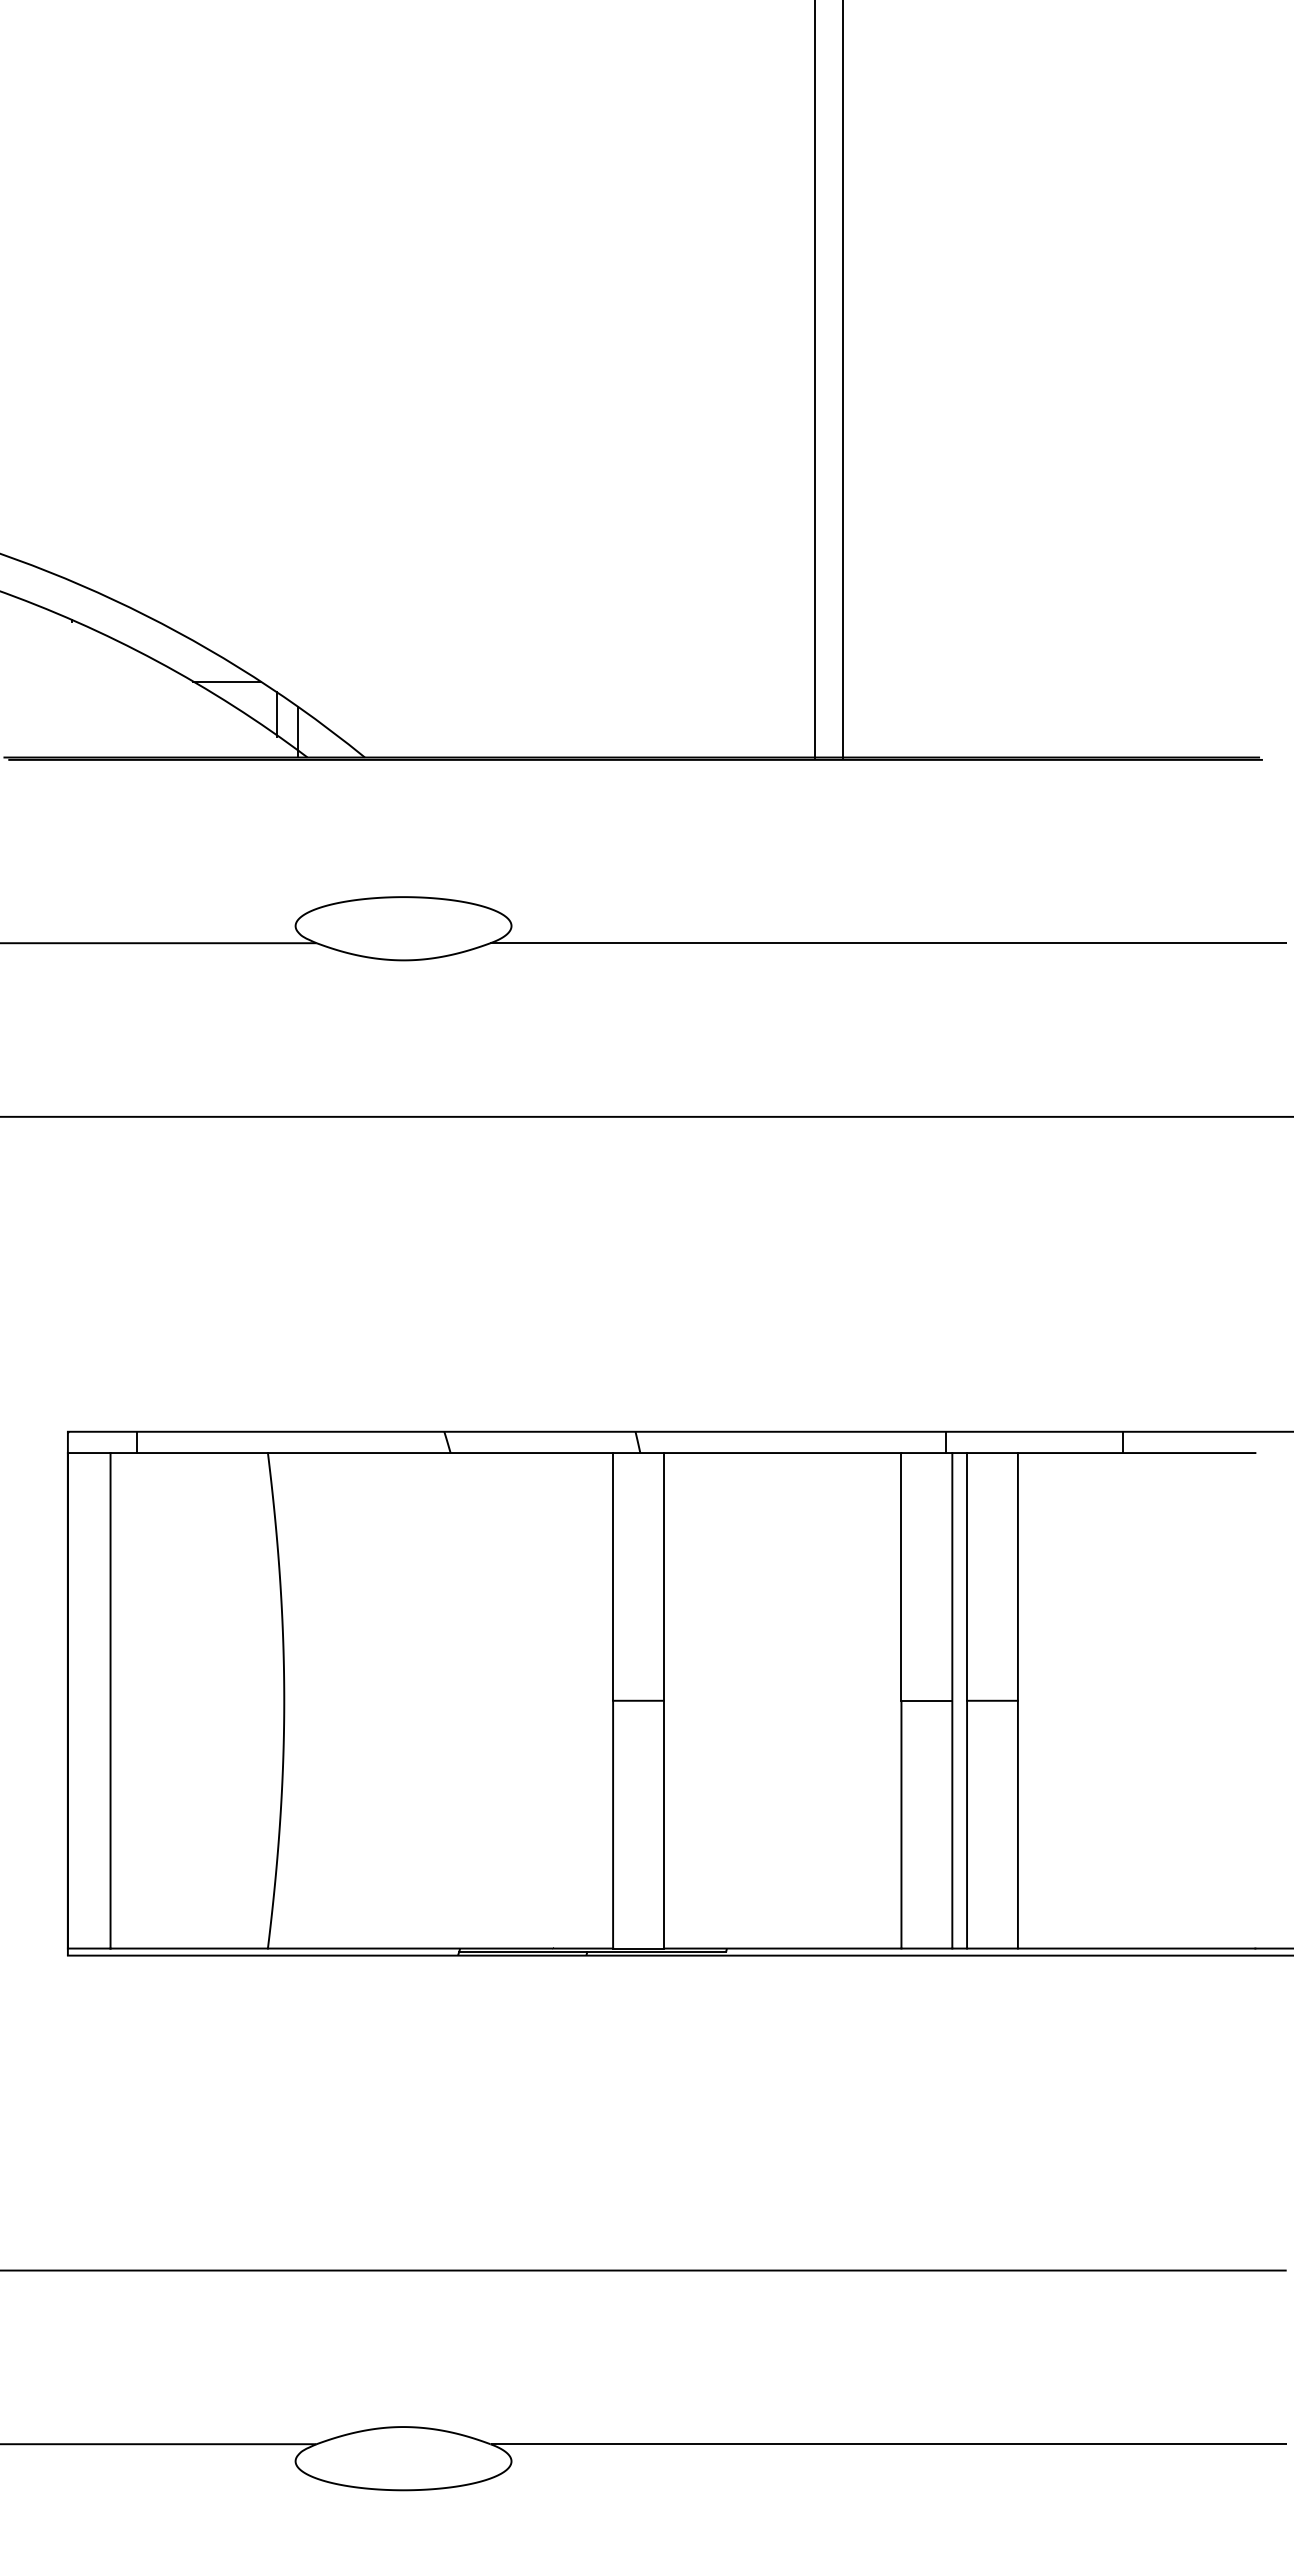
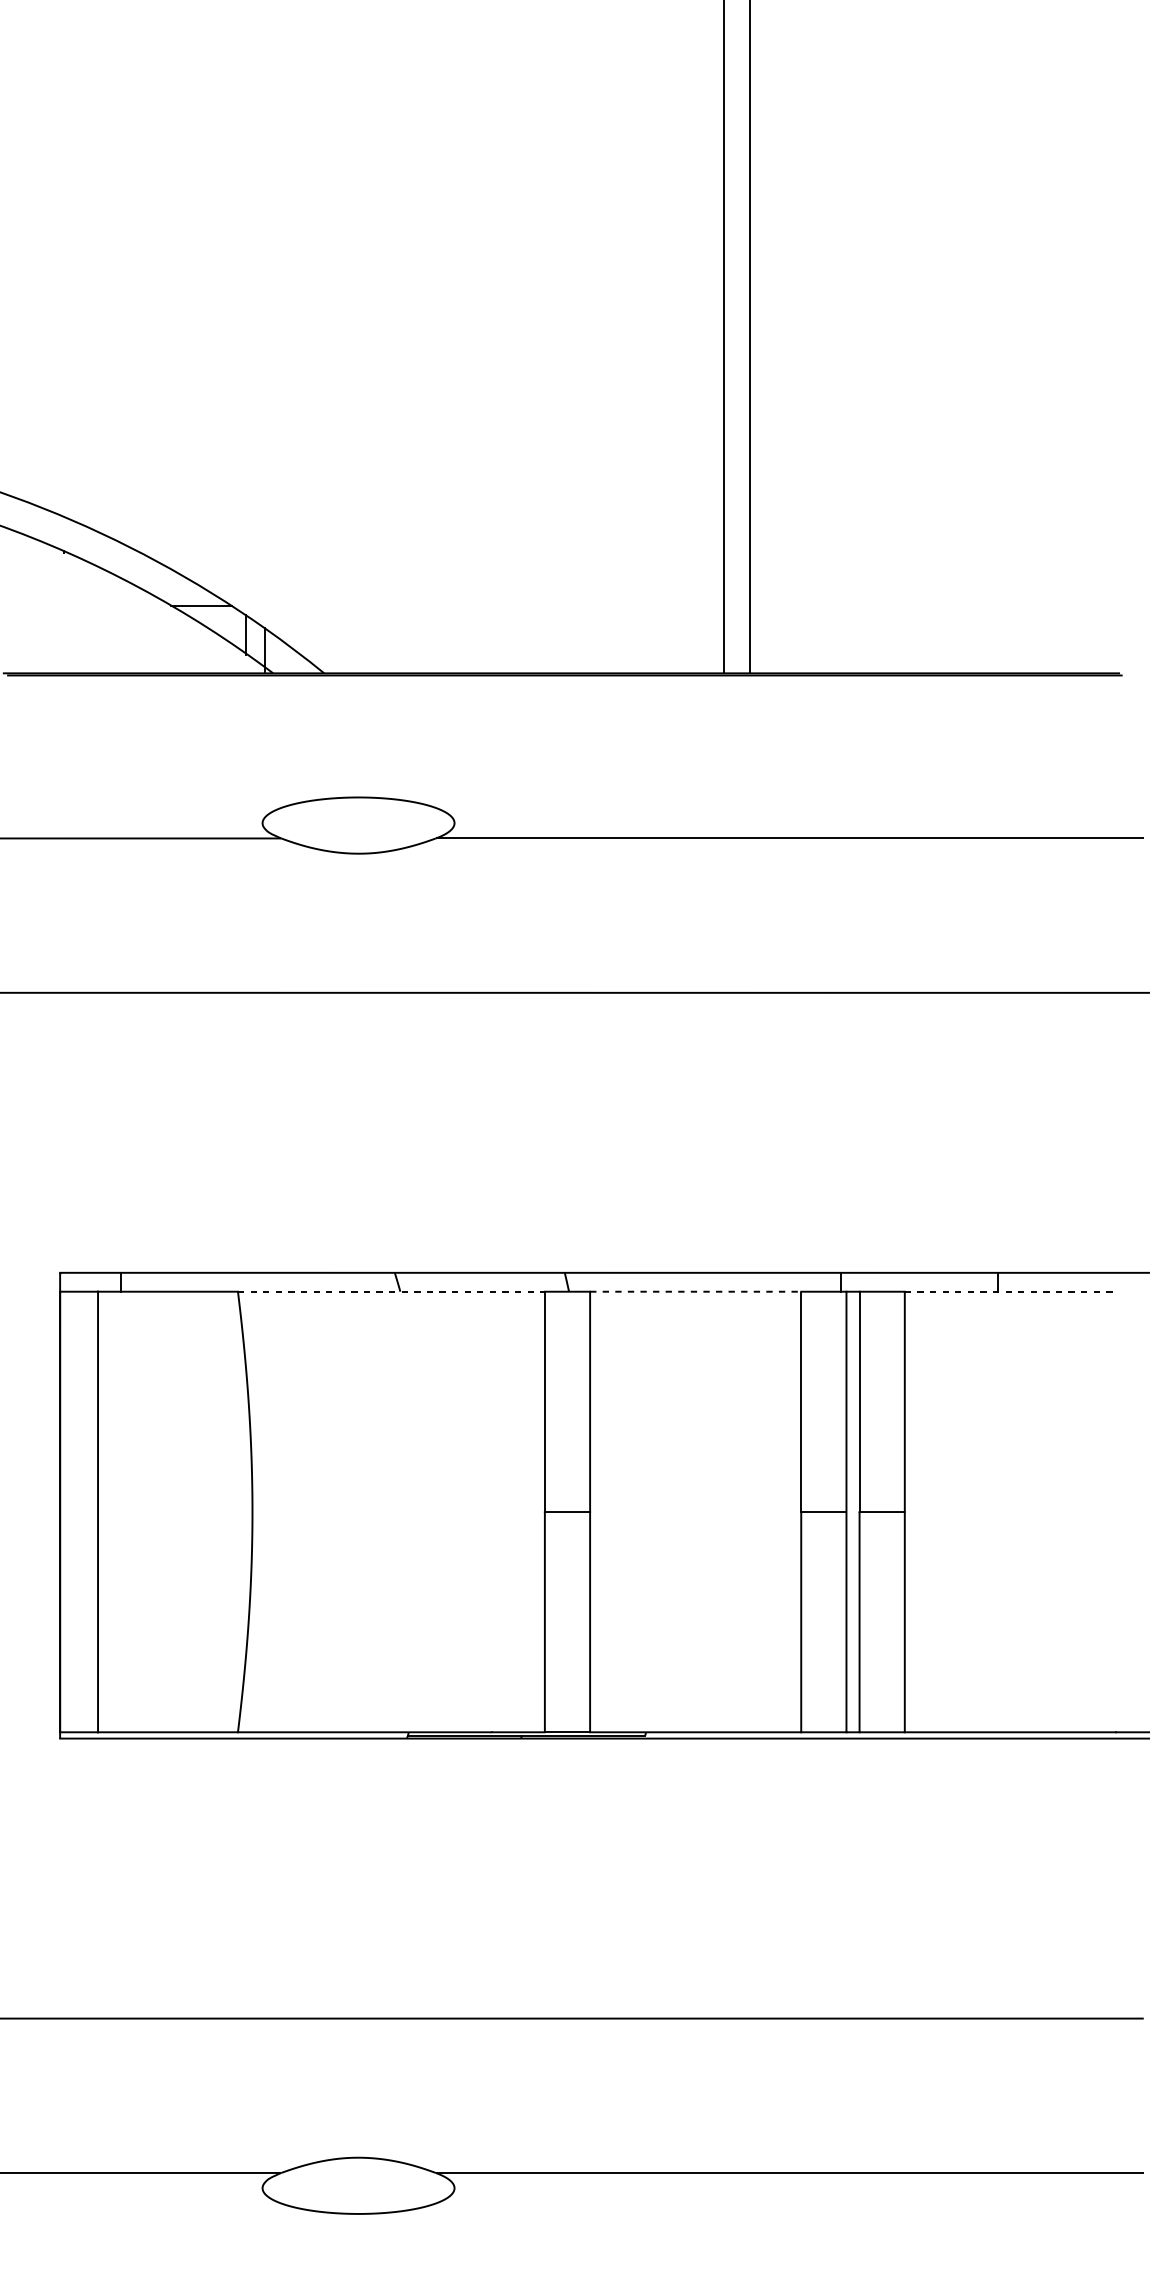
line: (440, 1453) -> (391, 1292), solid -> dashed
line: (782, 1453) -> (695, 1292), solid -> dashed
line: (1136, 1453) -> (1010, 1292), solid -> dashed

